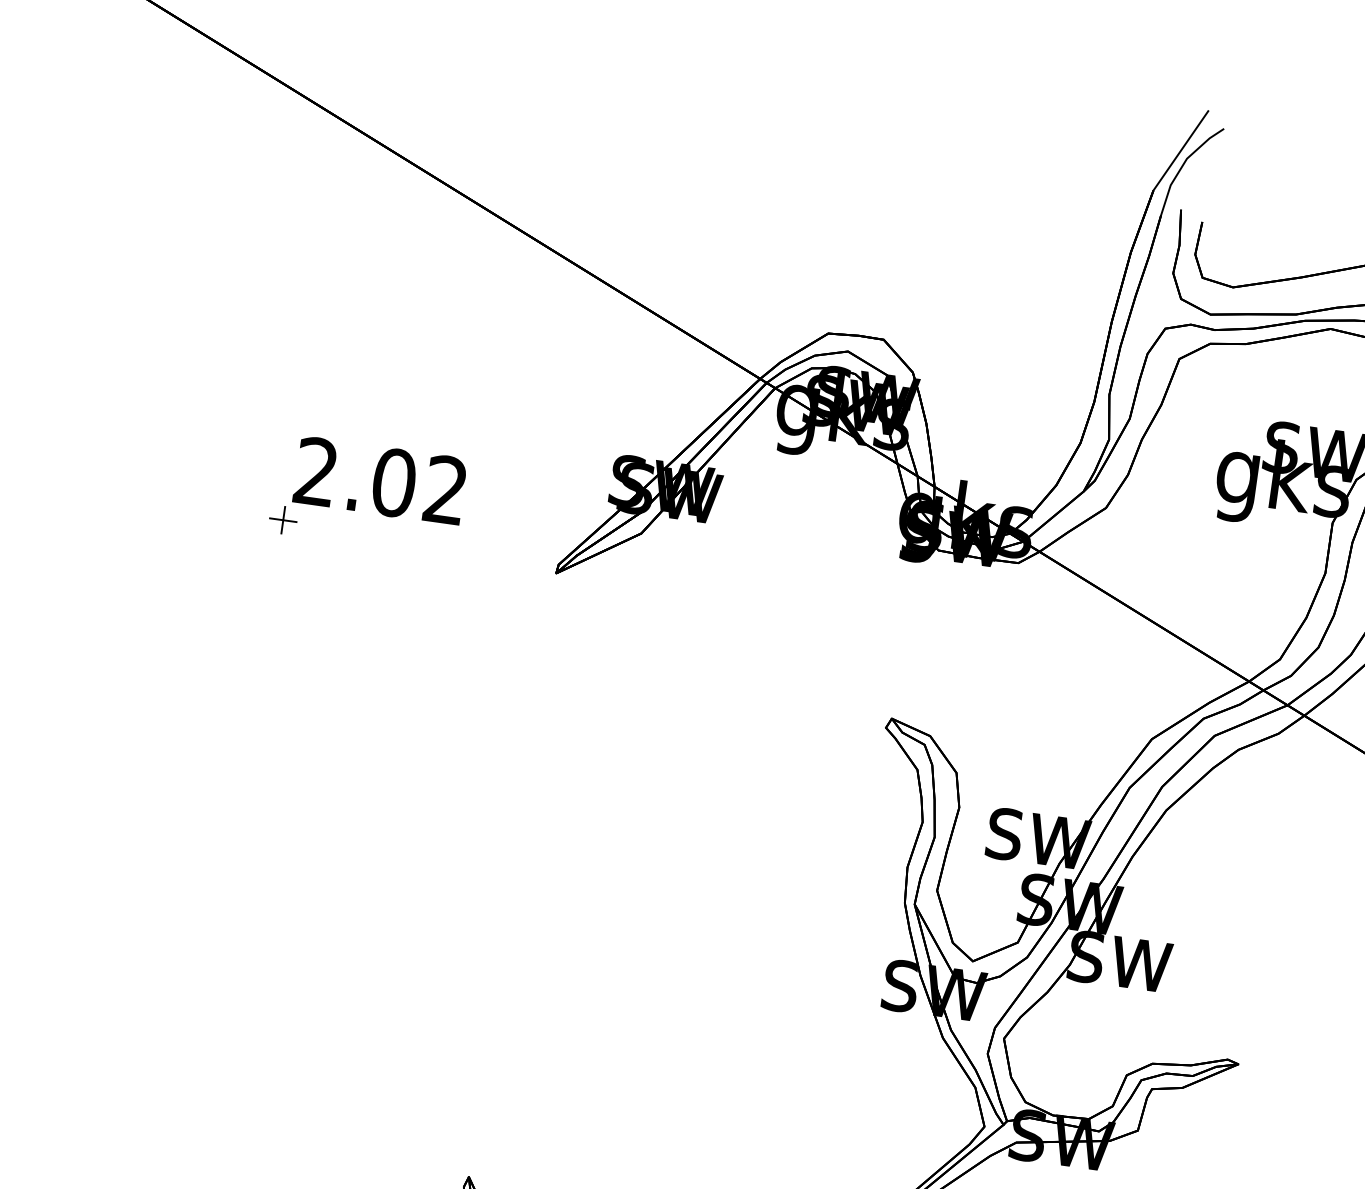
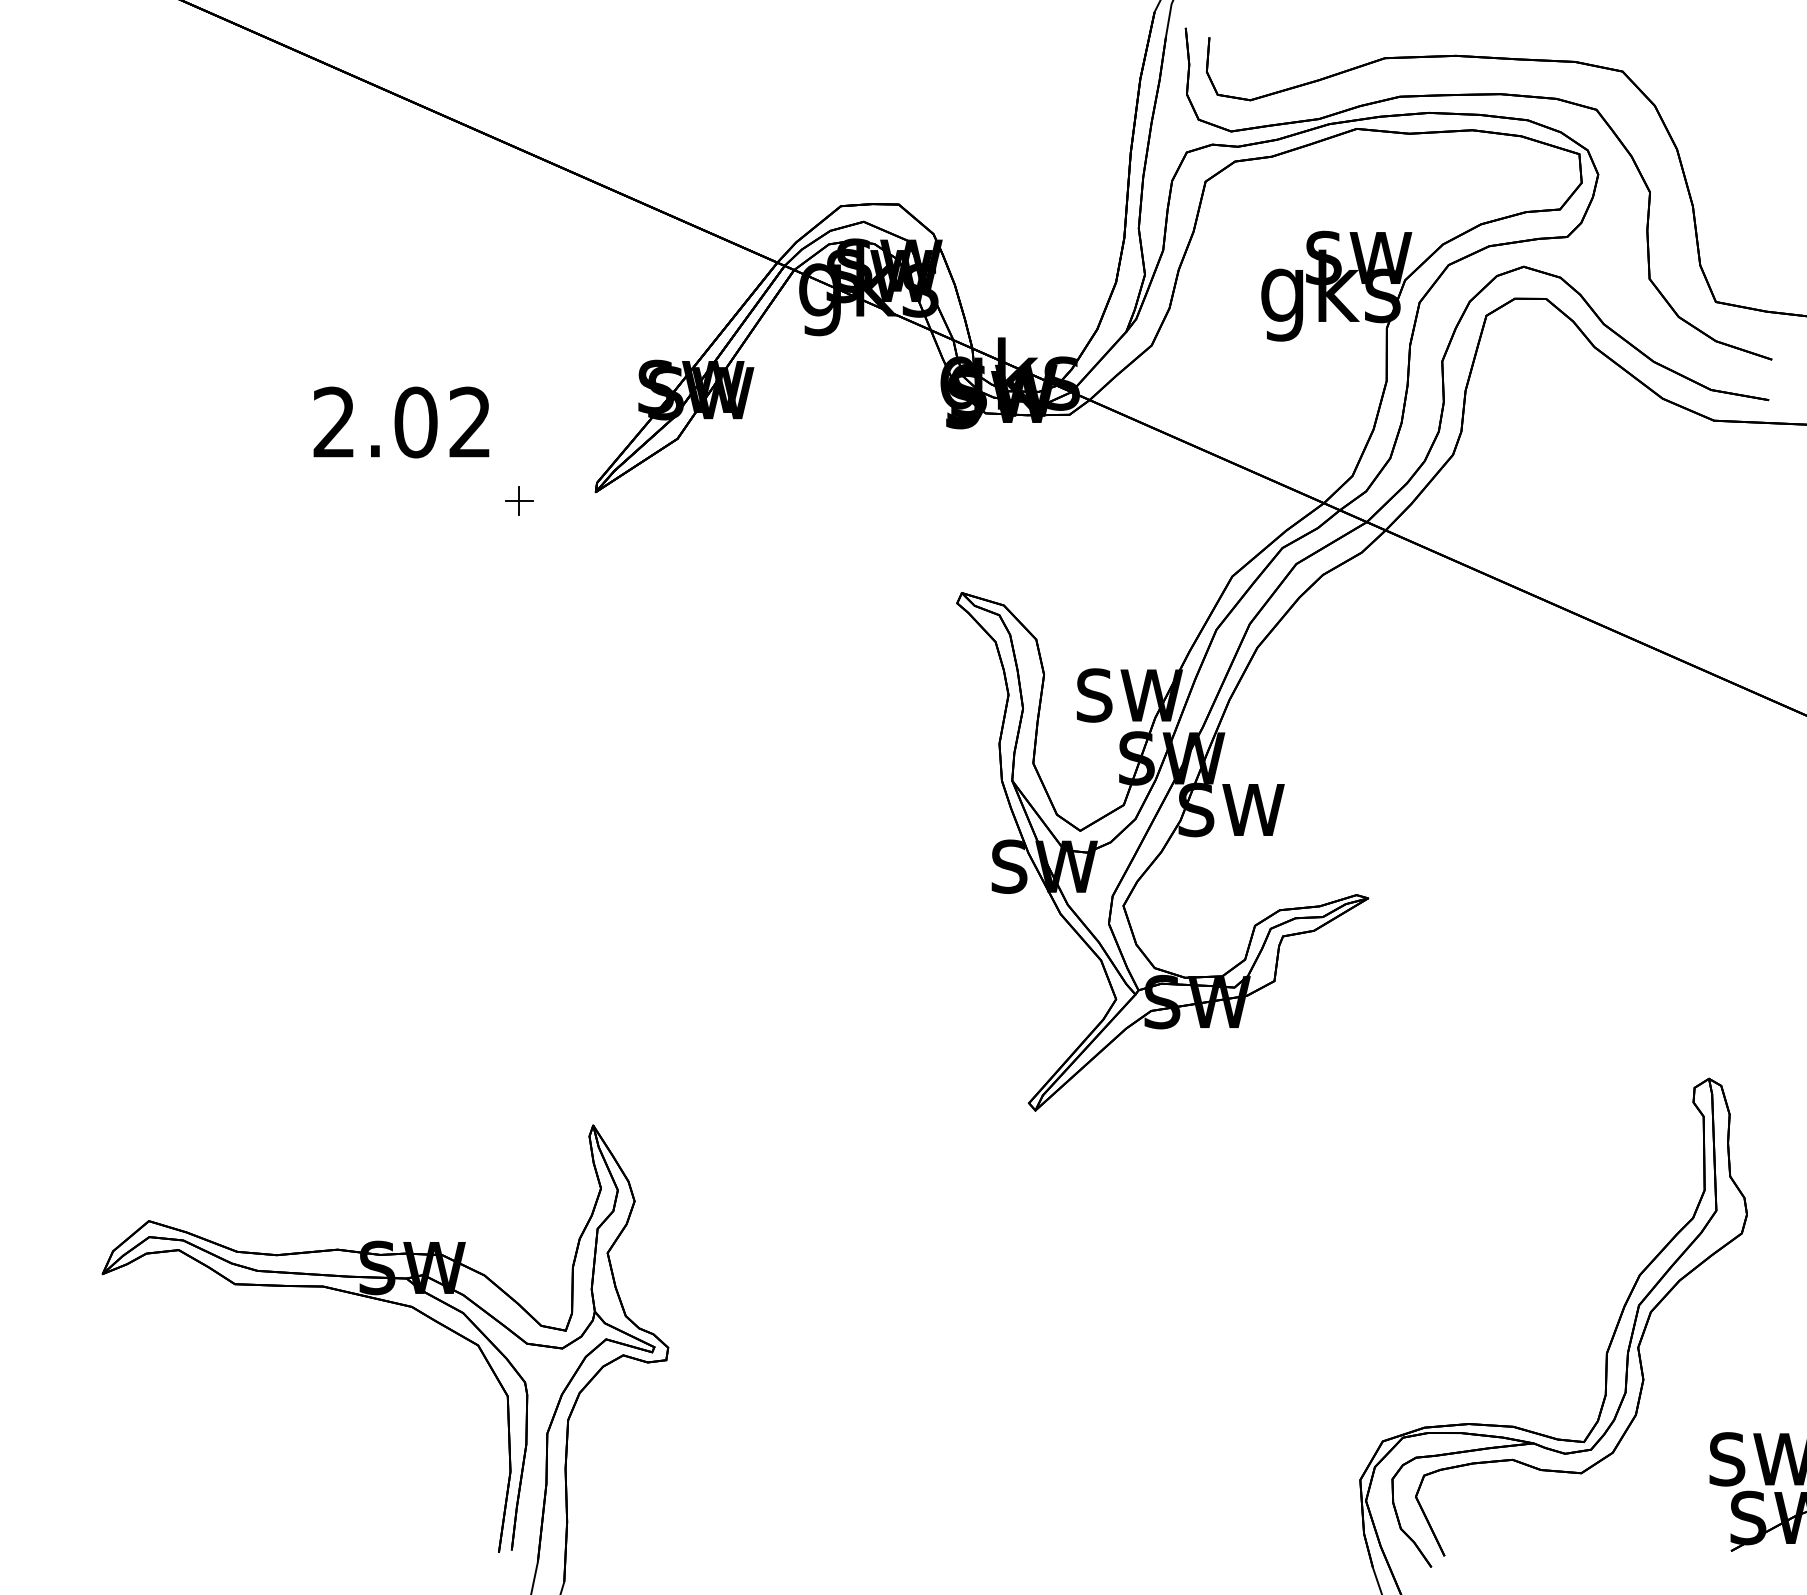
part: (283, 519) -> (519, 500), moved

